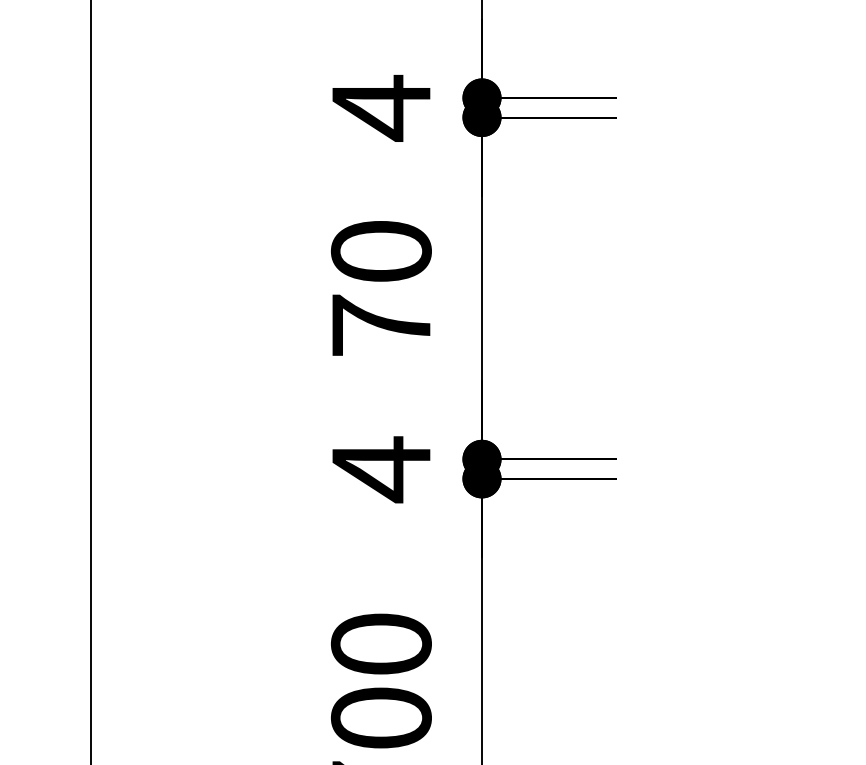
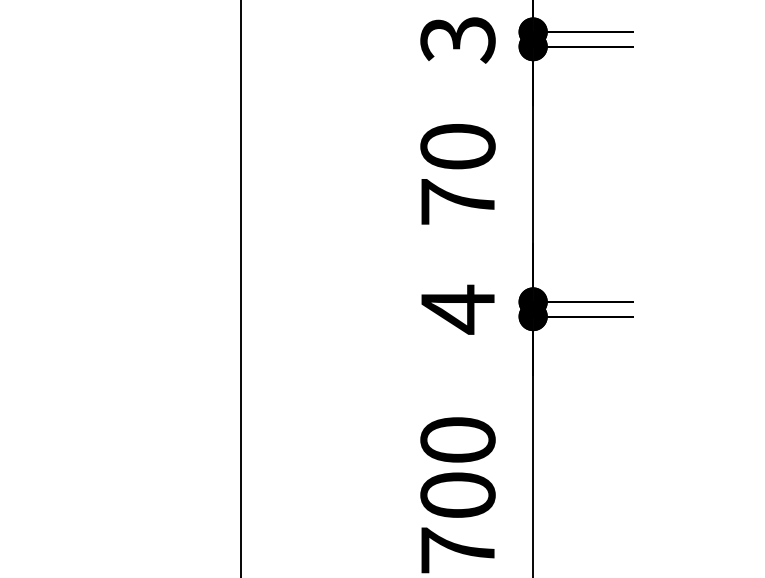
text: (380, 107) -> (457, 39), 4 -> 3

